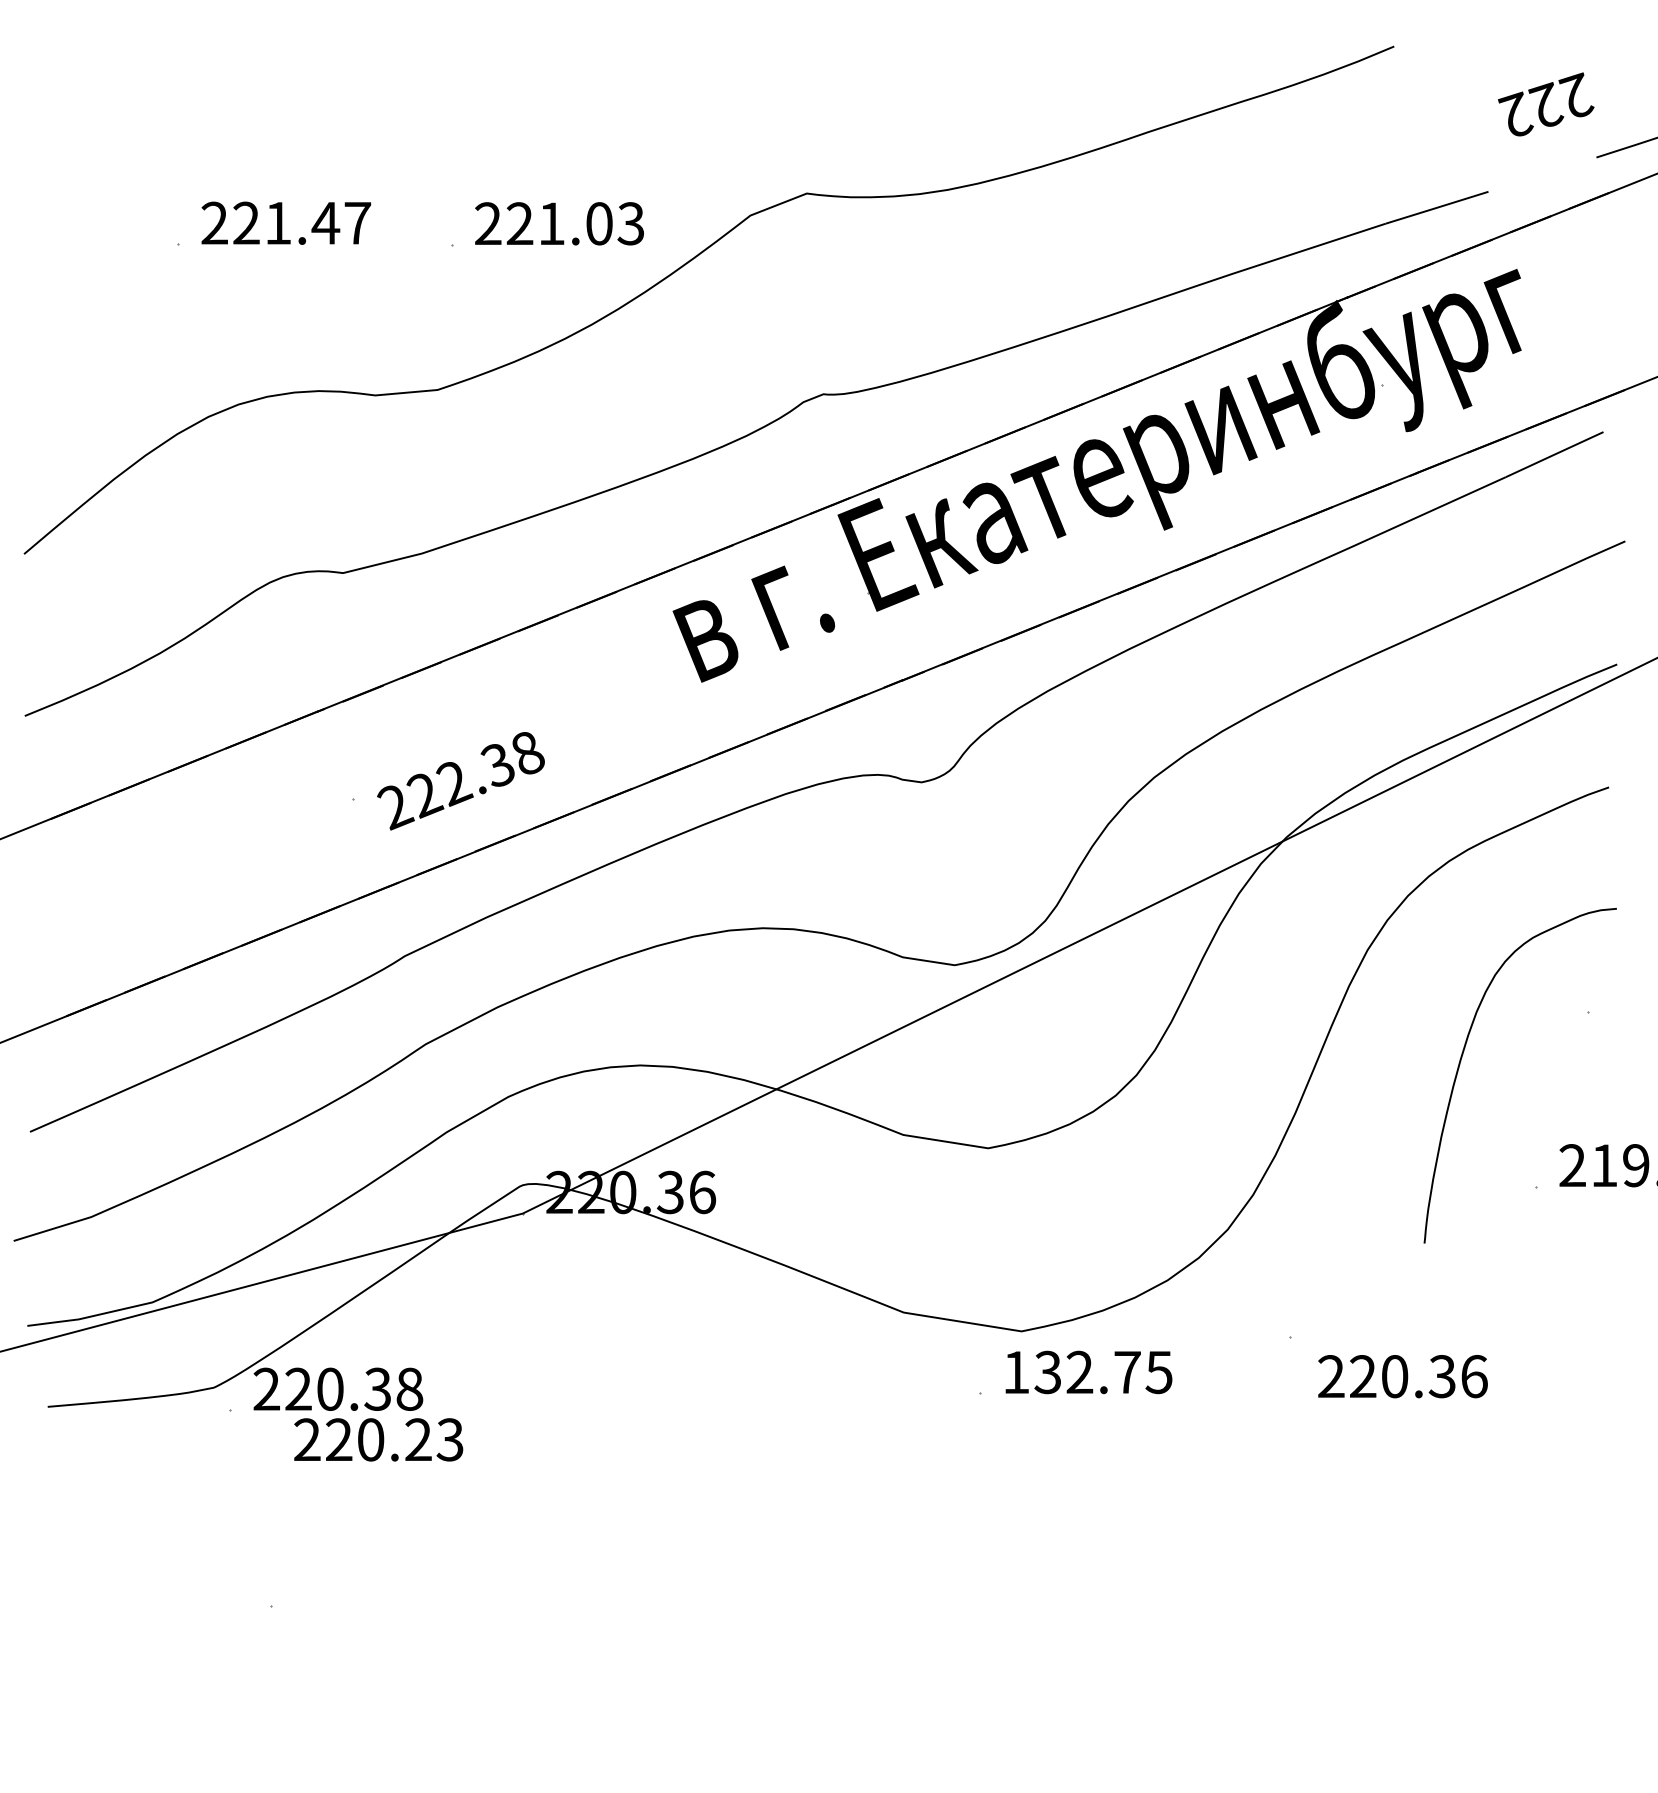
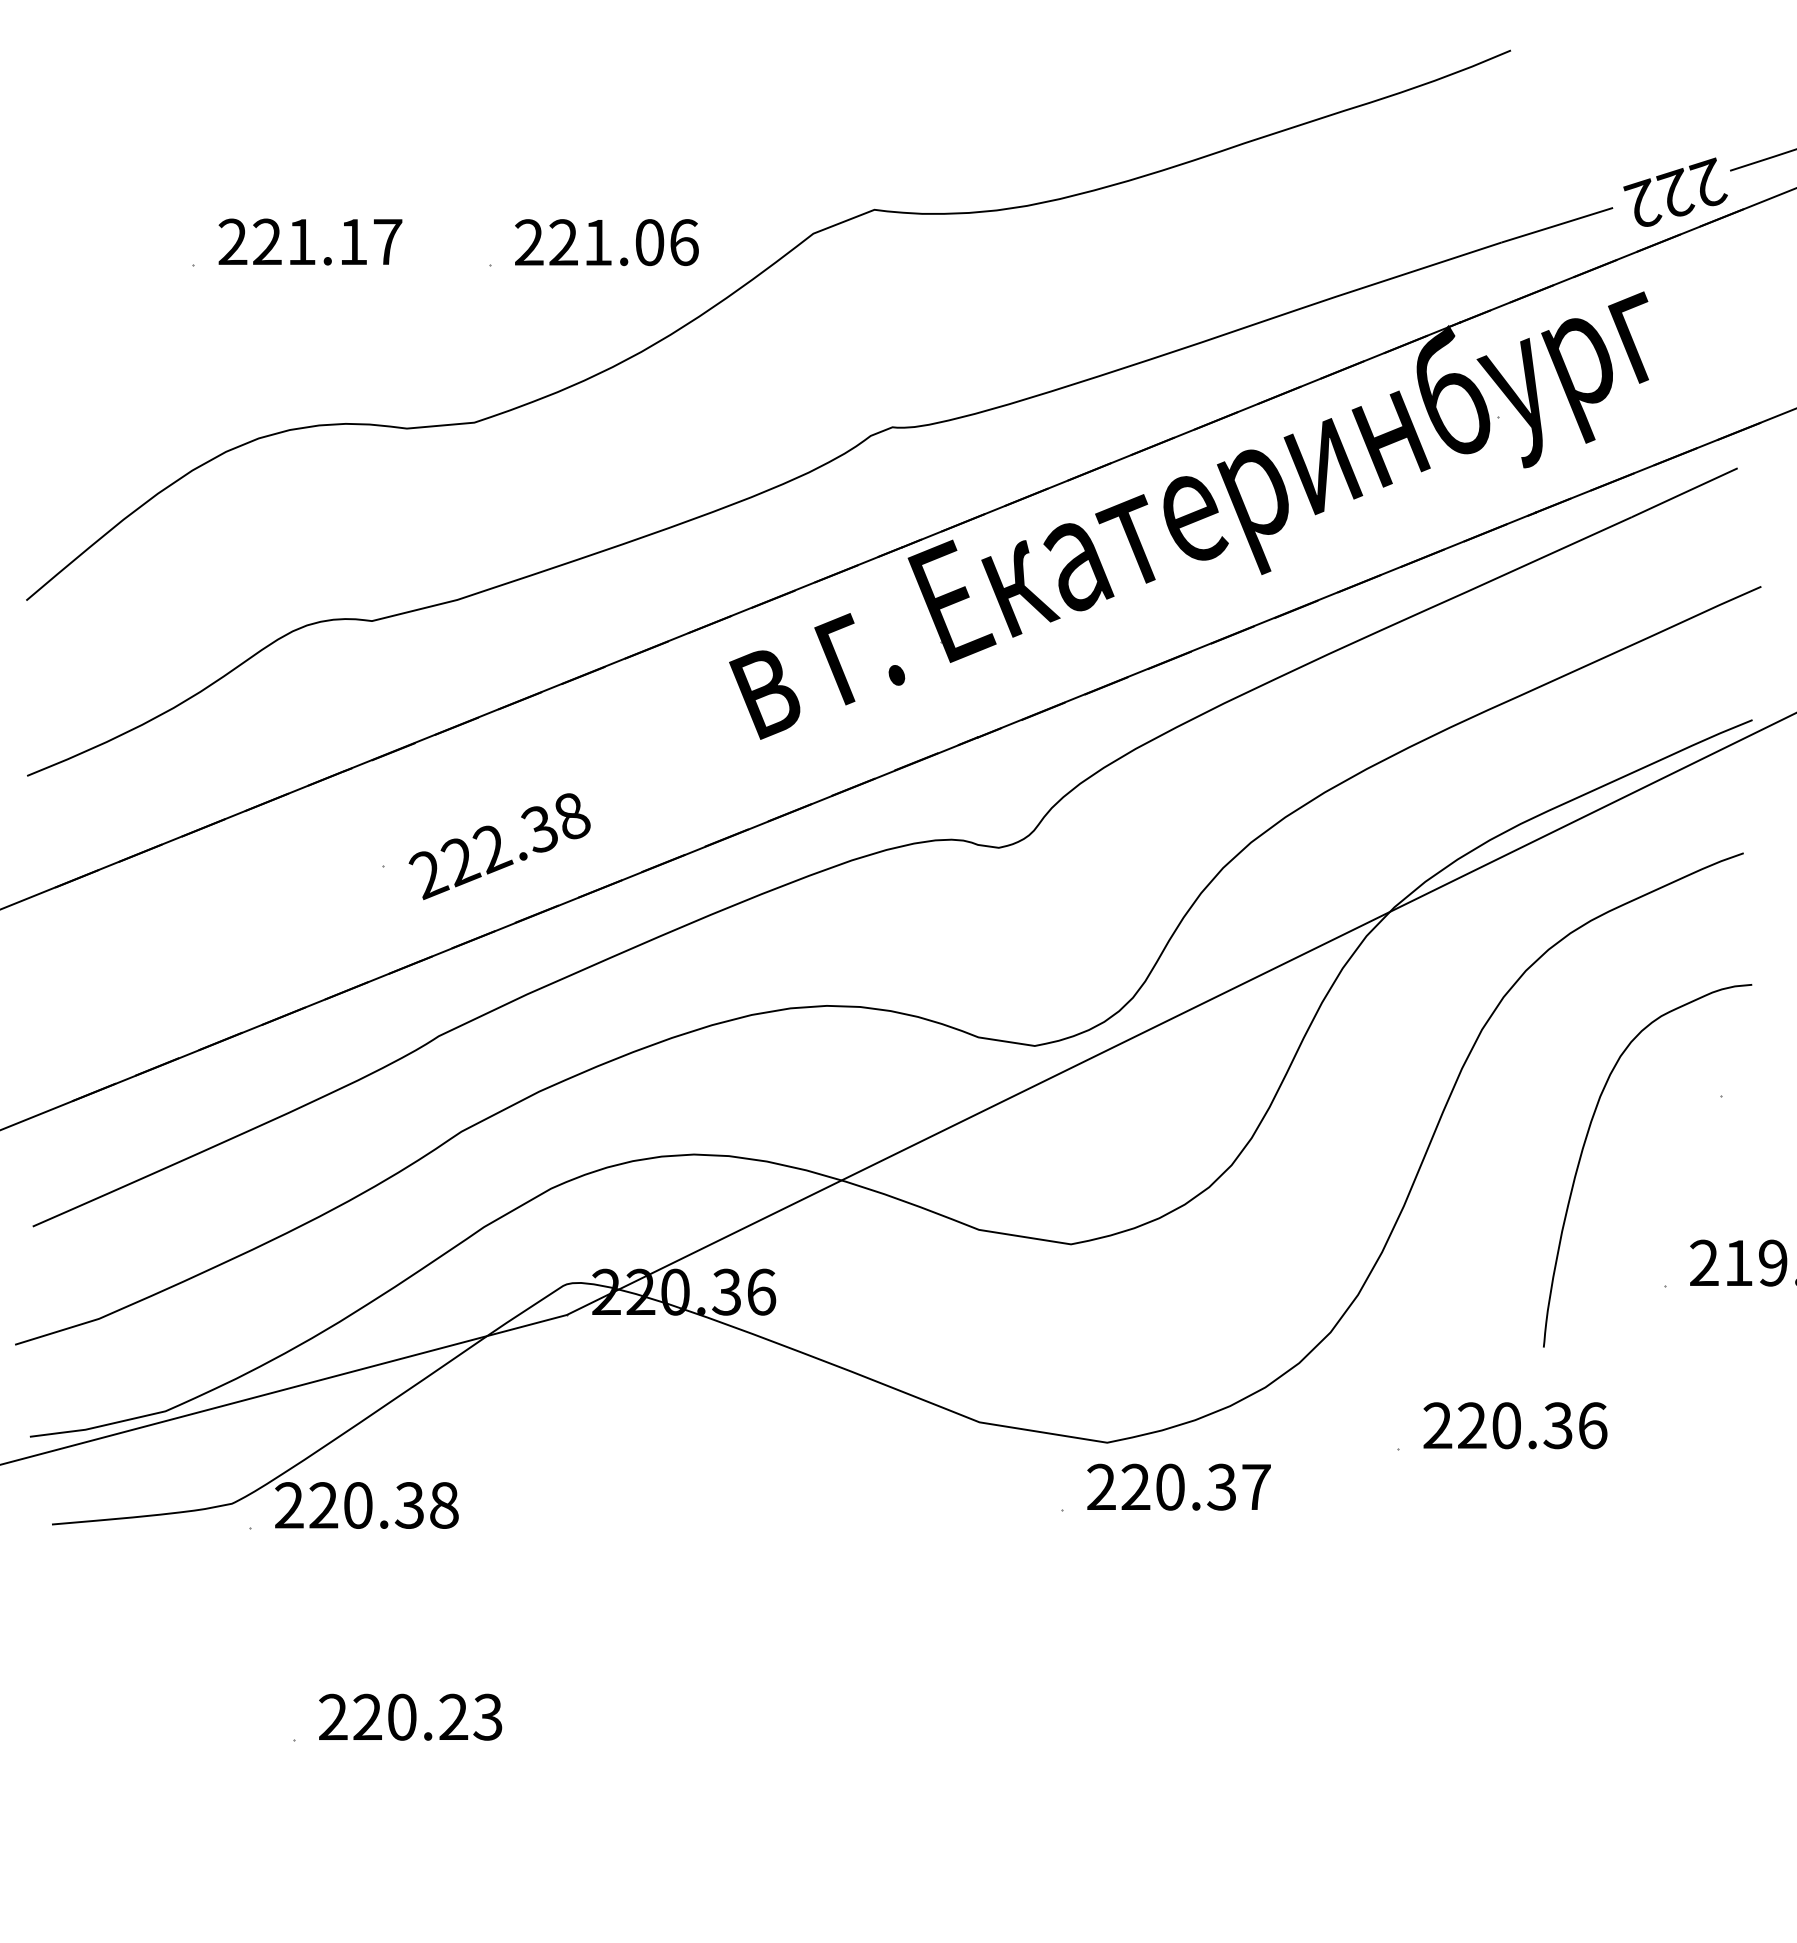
text: (1546, 103) -> (1675, 191), moved
text: (325, 222) -> (352, 241), 221.47 -> 221.17
text: (630, 223) -> (683, 242), 221.03 -> 221.06
text: (1087, 1371) -> (1178, 1486), 132.75 -> 220.37
text: (1403, 1376) -> (1515, 1425), moved
text: (378, 1439) -> (410, 1716), moved

